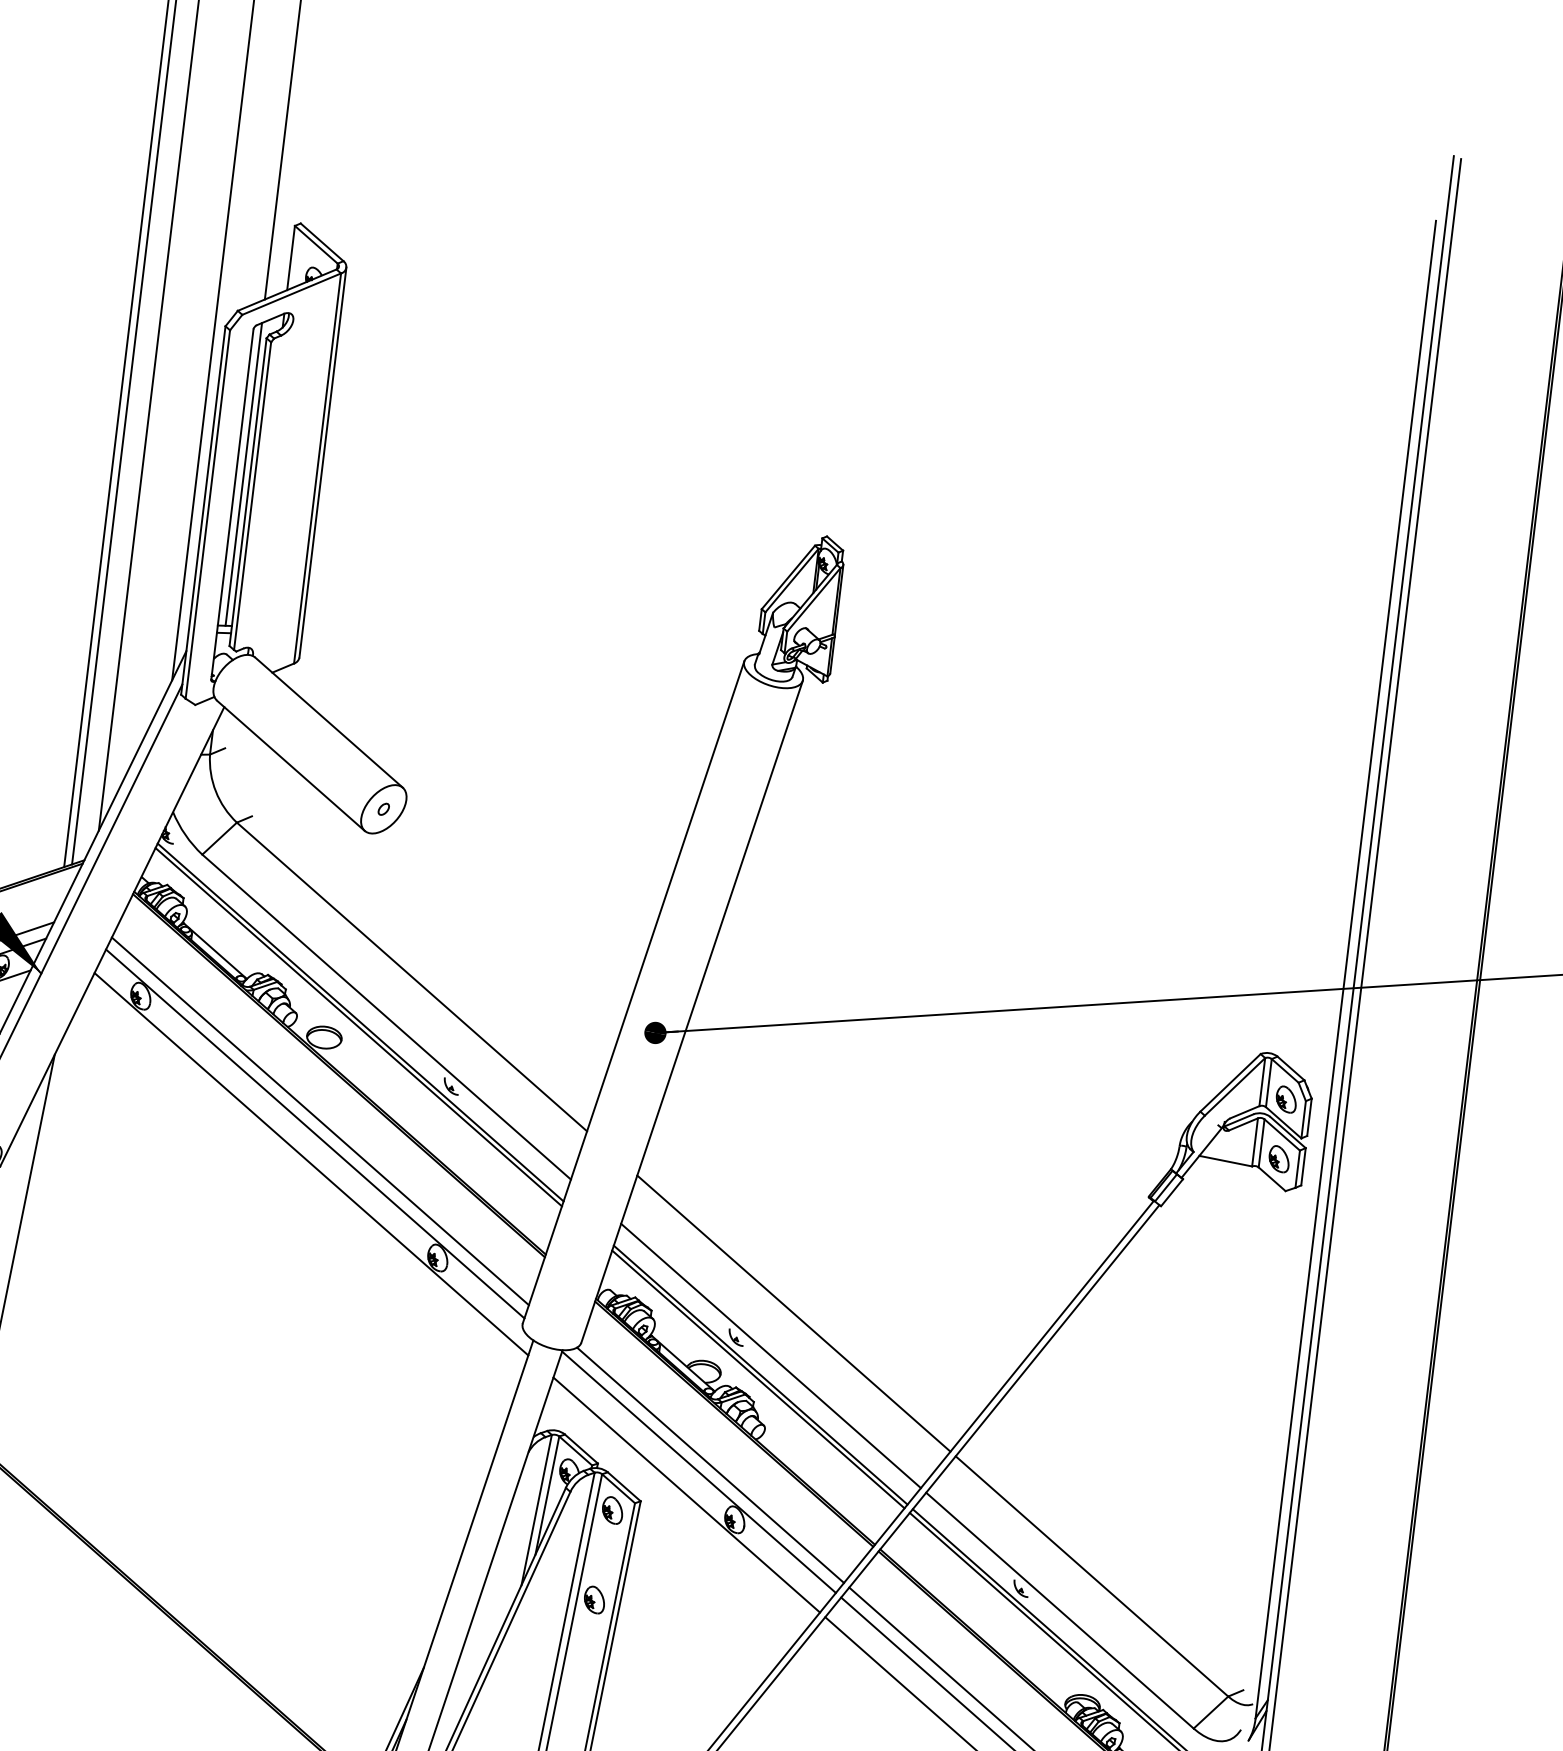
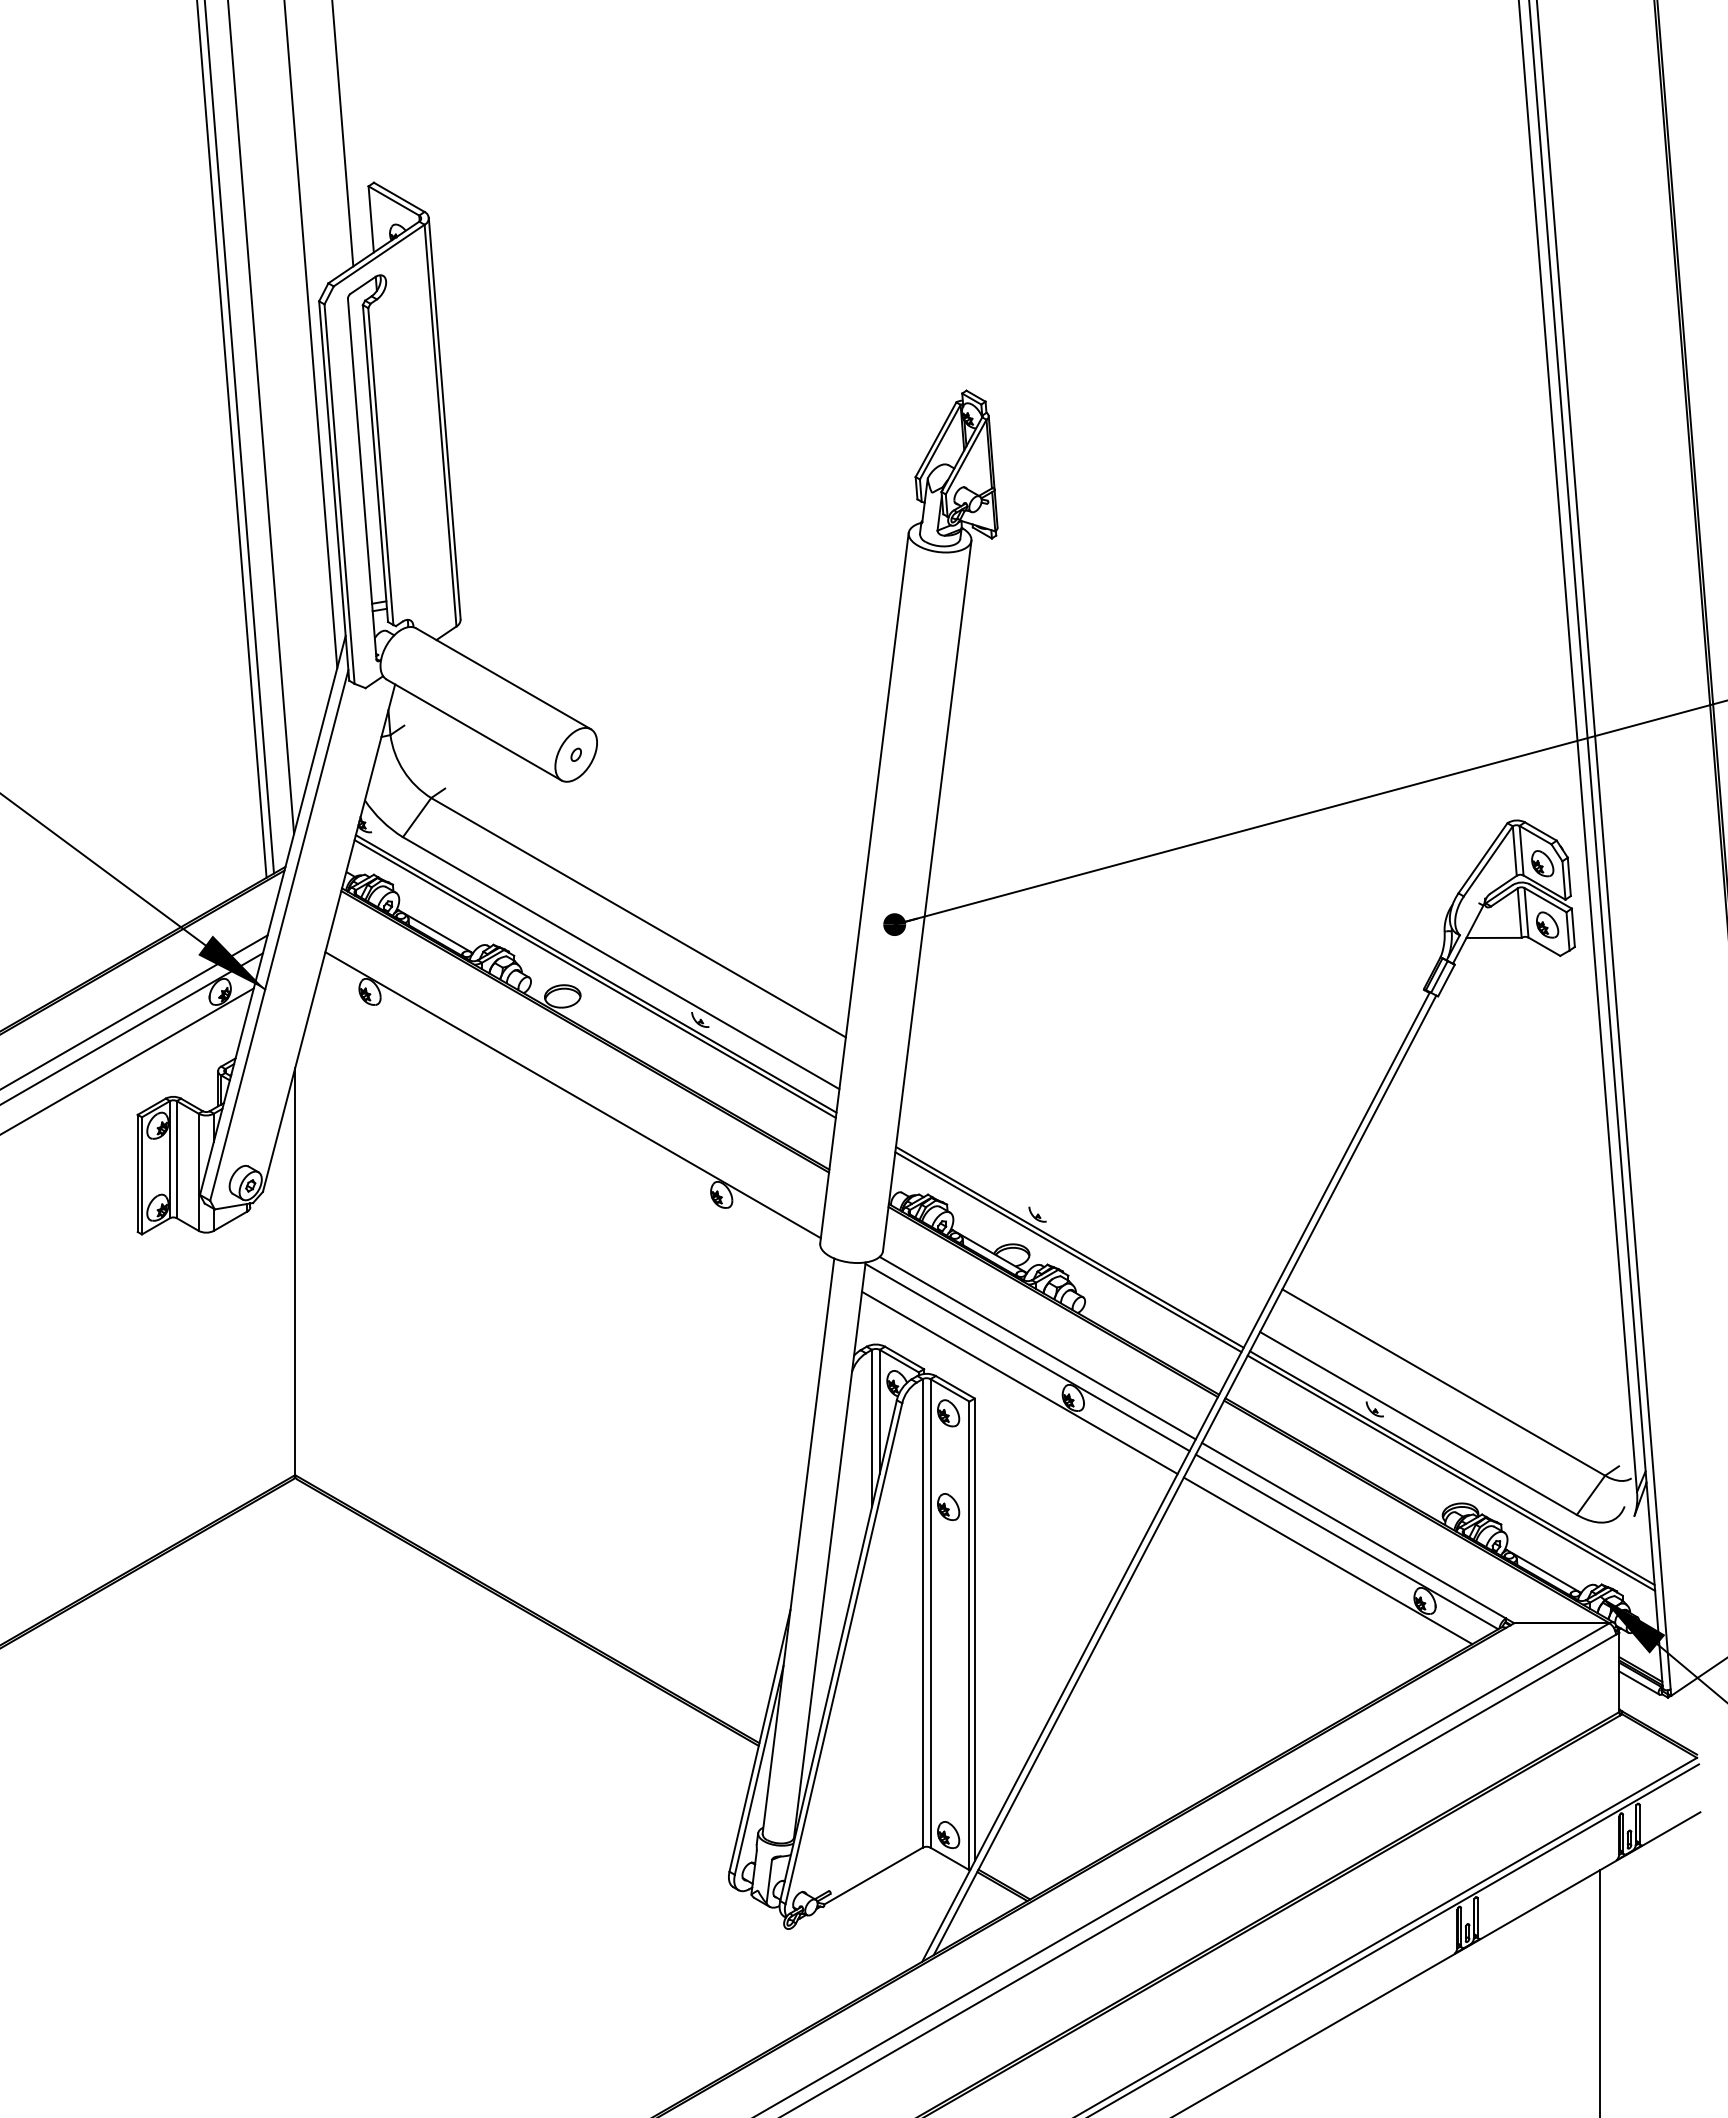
line: (243, 474) -> (367, 446), removed
line: (320, 1120) -> (575, 1080), removed
line: (311, 1164) -> (575, 1126), removed
line: (793, 1313) -> (1090, 1178), removed
line: (770, 1355) -> (1075, 1225), removed

